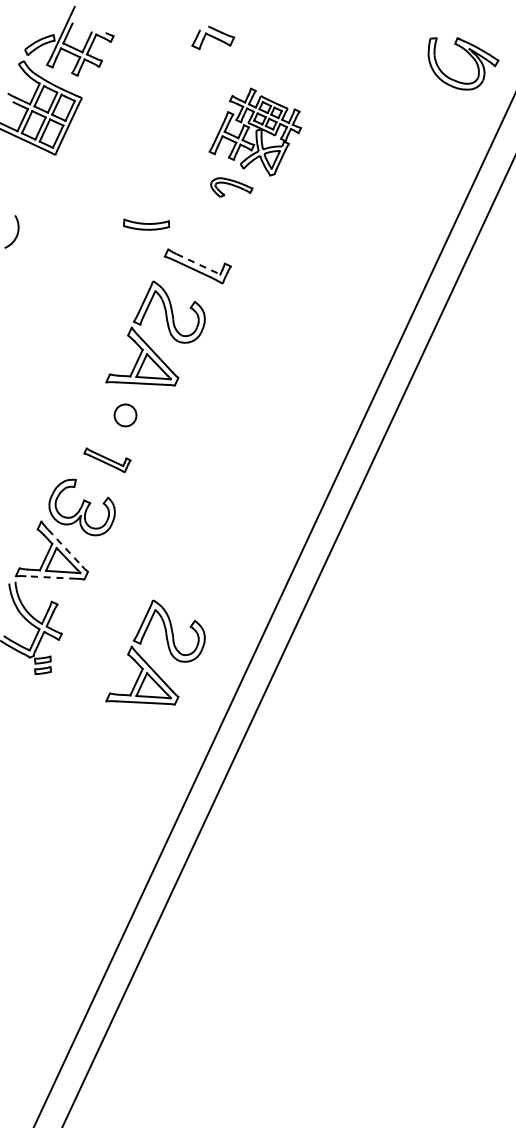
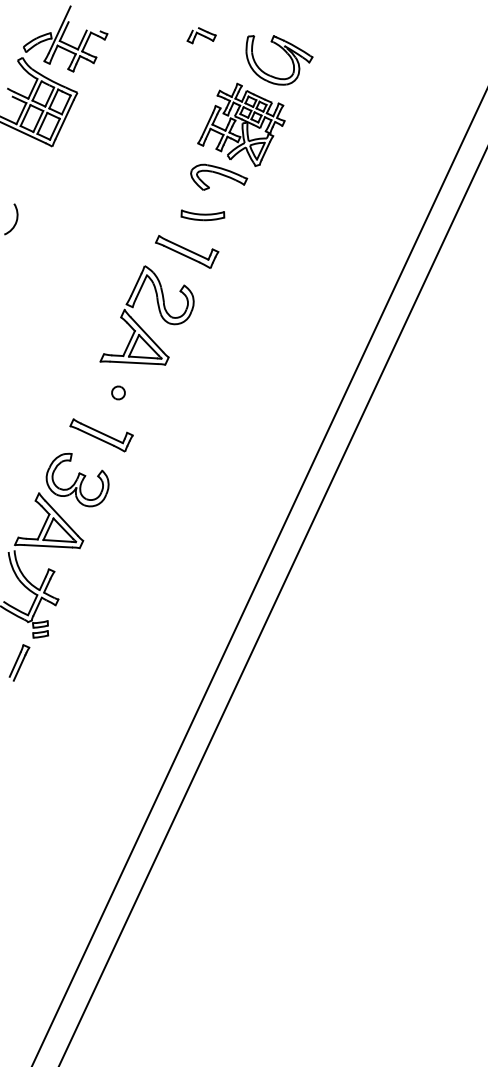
part: (213, 37) -> (201, 35), size x0.71
part: (470, 56) -> (286, 53), moved
part: (231, 187) -> (218, 177), size x1.43
part: (146, 224) -> (202, 215), moved
line: (198, 264) -> (187, 250), dashed -> solid
part: (124, 415) -> (117, 393), size x0.62
part: (107, 460) -> (101, 435), size x1.43
line: (65, 547) -> (61, 517), dashed -> solid
line: (51, 577) -> (48, 546), dashed -> solid
part: (146, 661) -> (138, 625), removed
part: (20, 700) -> (19, 662), added

